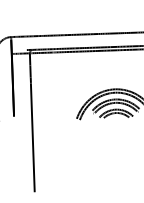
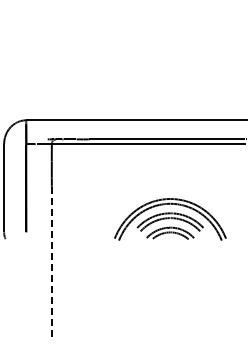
line: (32, 137) -> (51, 263), solid -> dashed

